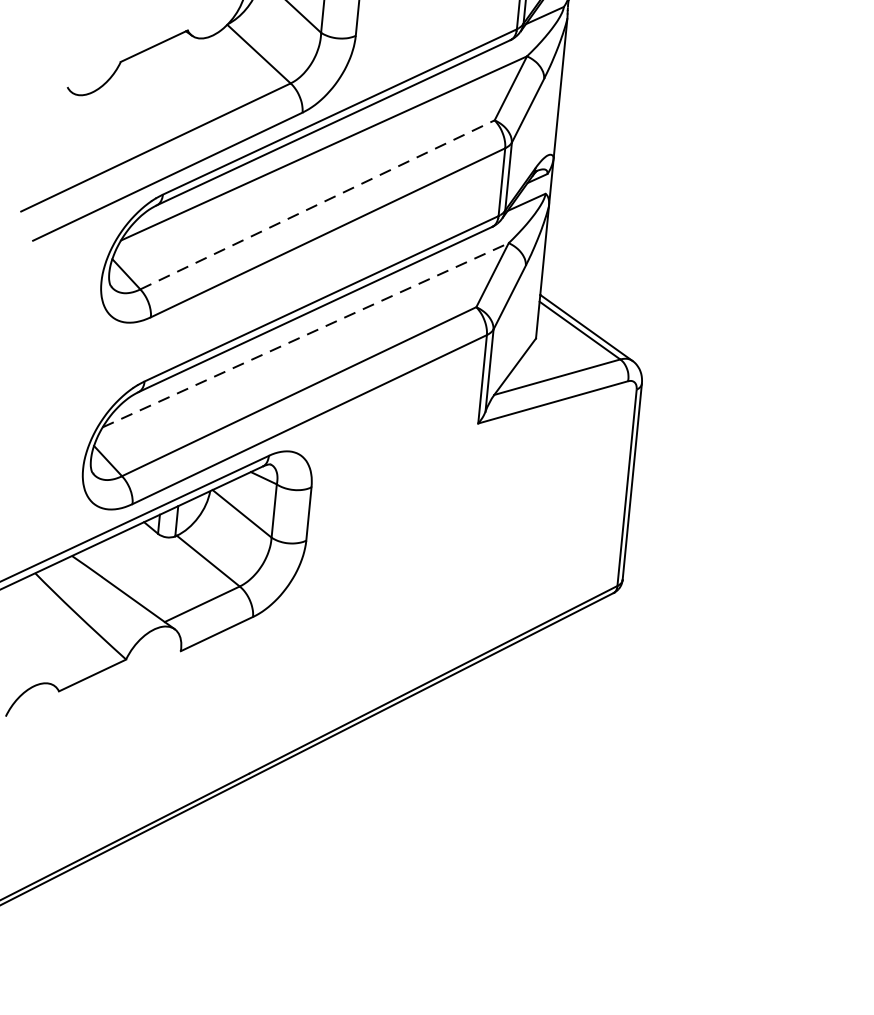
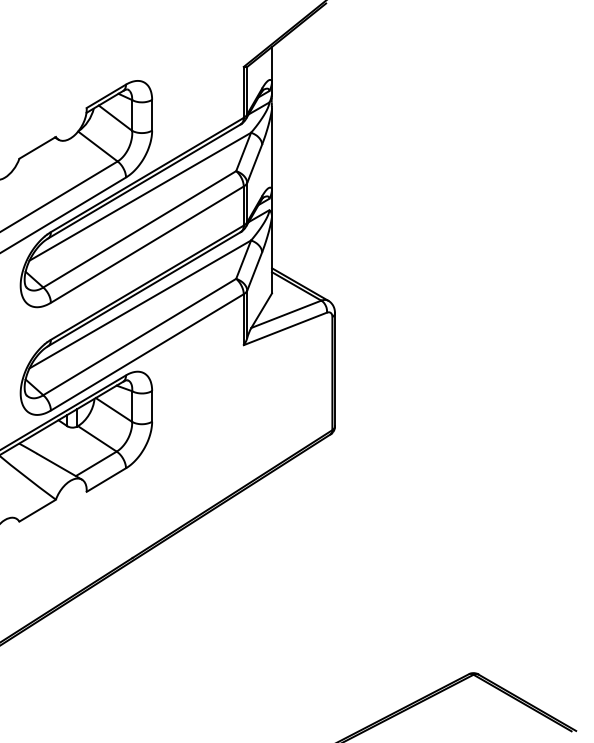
line: (317, 205) -> (139, 229), dashed -> solid
line: (306, 335) -> (140, 304), dashed -> solid

